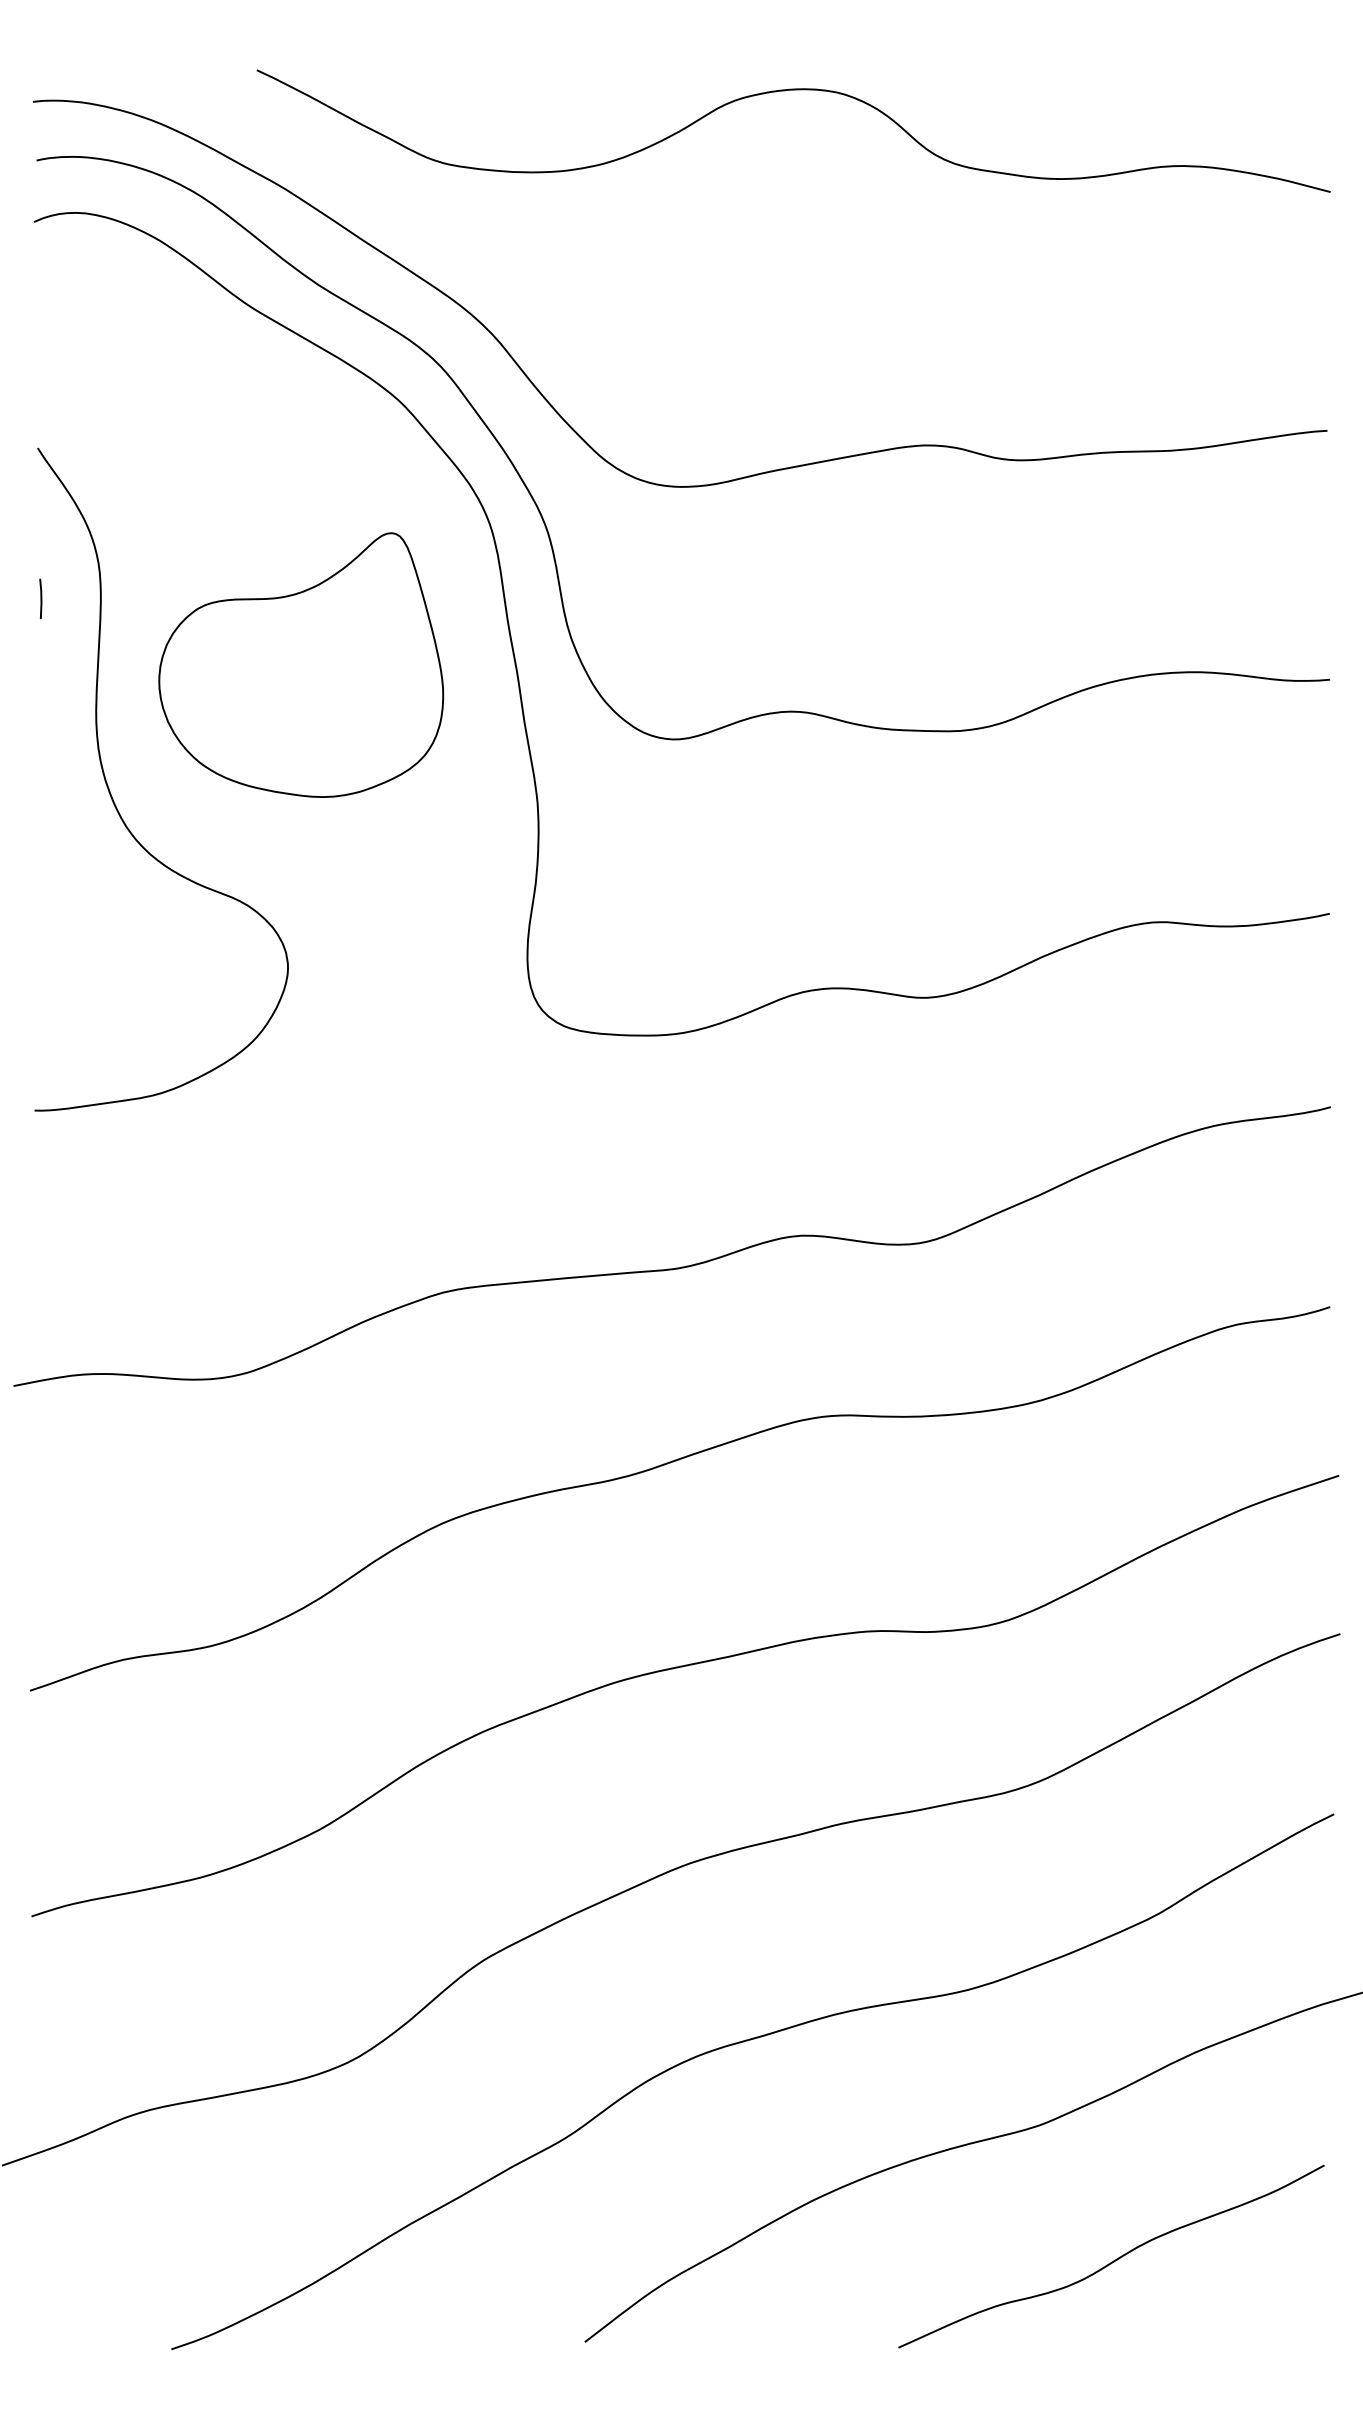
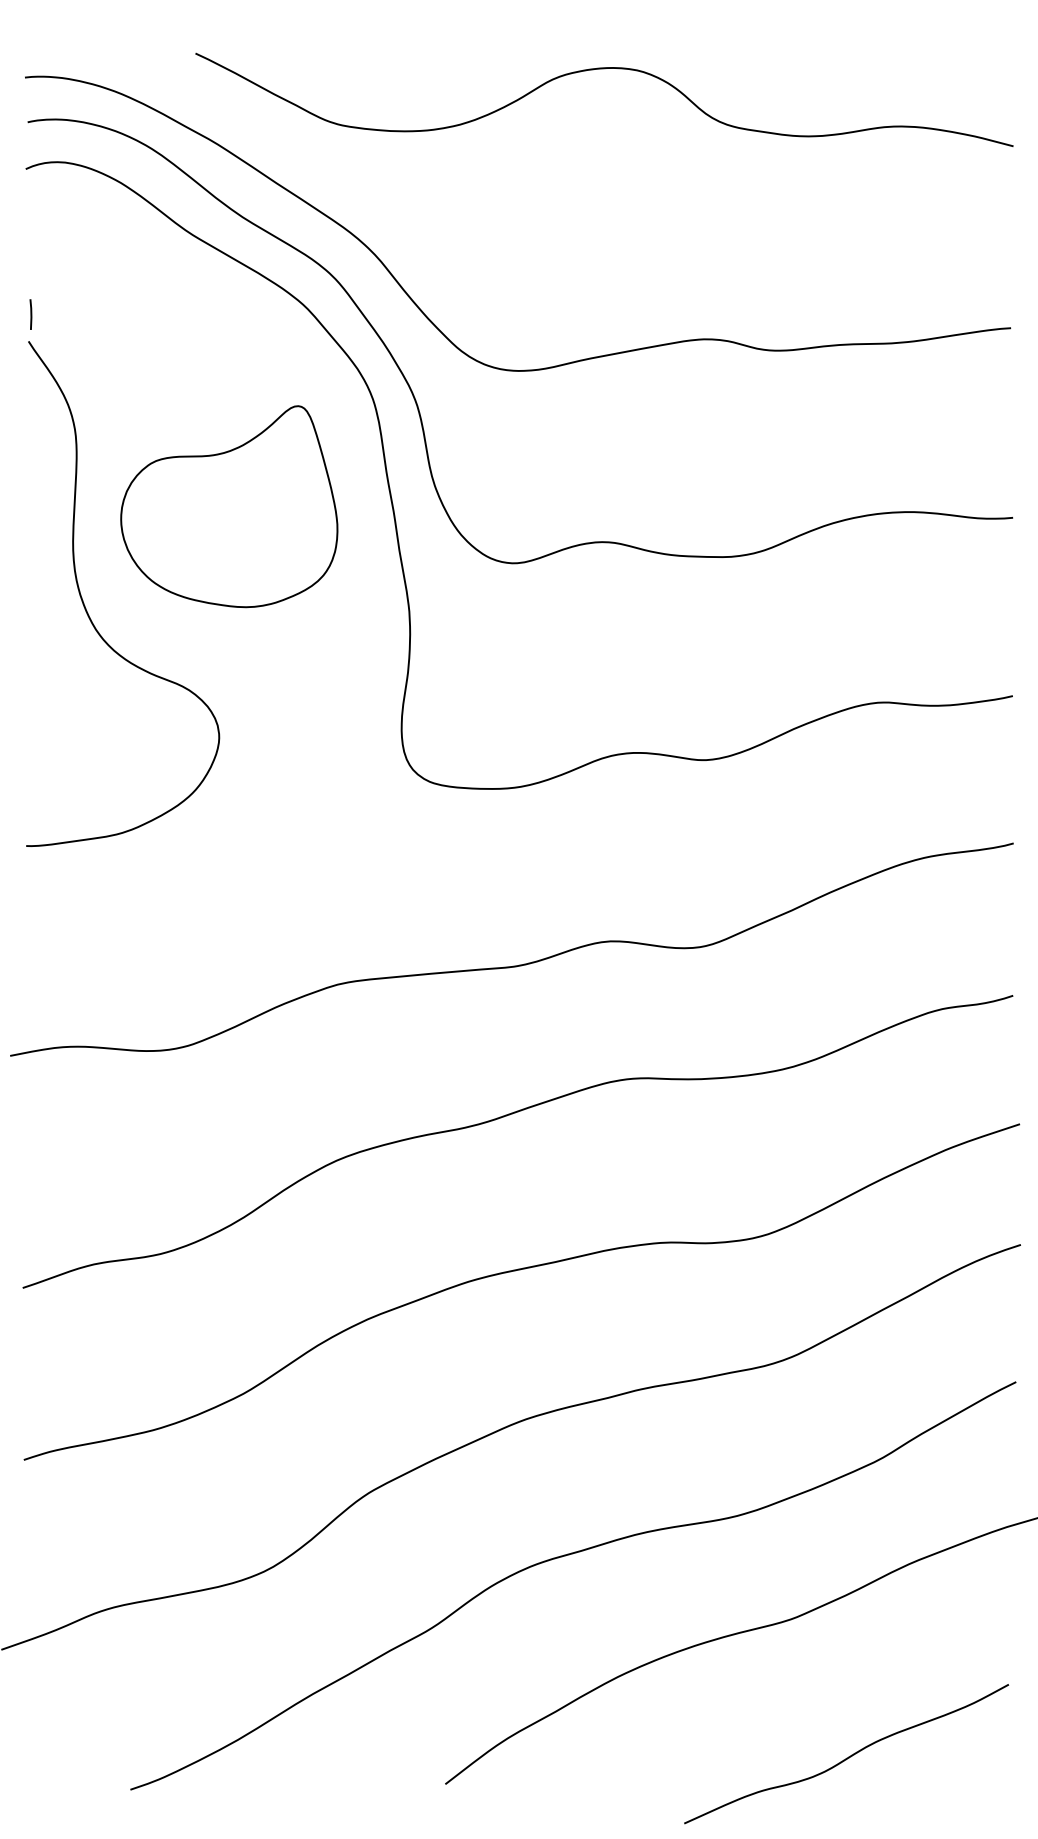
line: (40, 598) -> (30, 314), moved
curve: (1113, 2260) -> (848, 1757), moved

